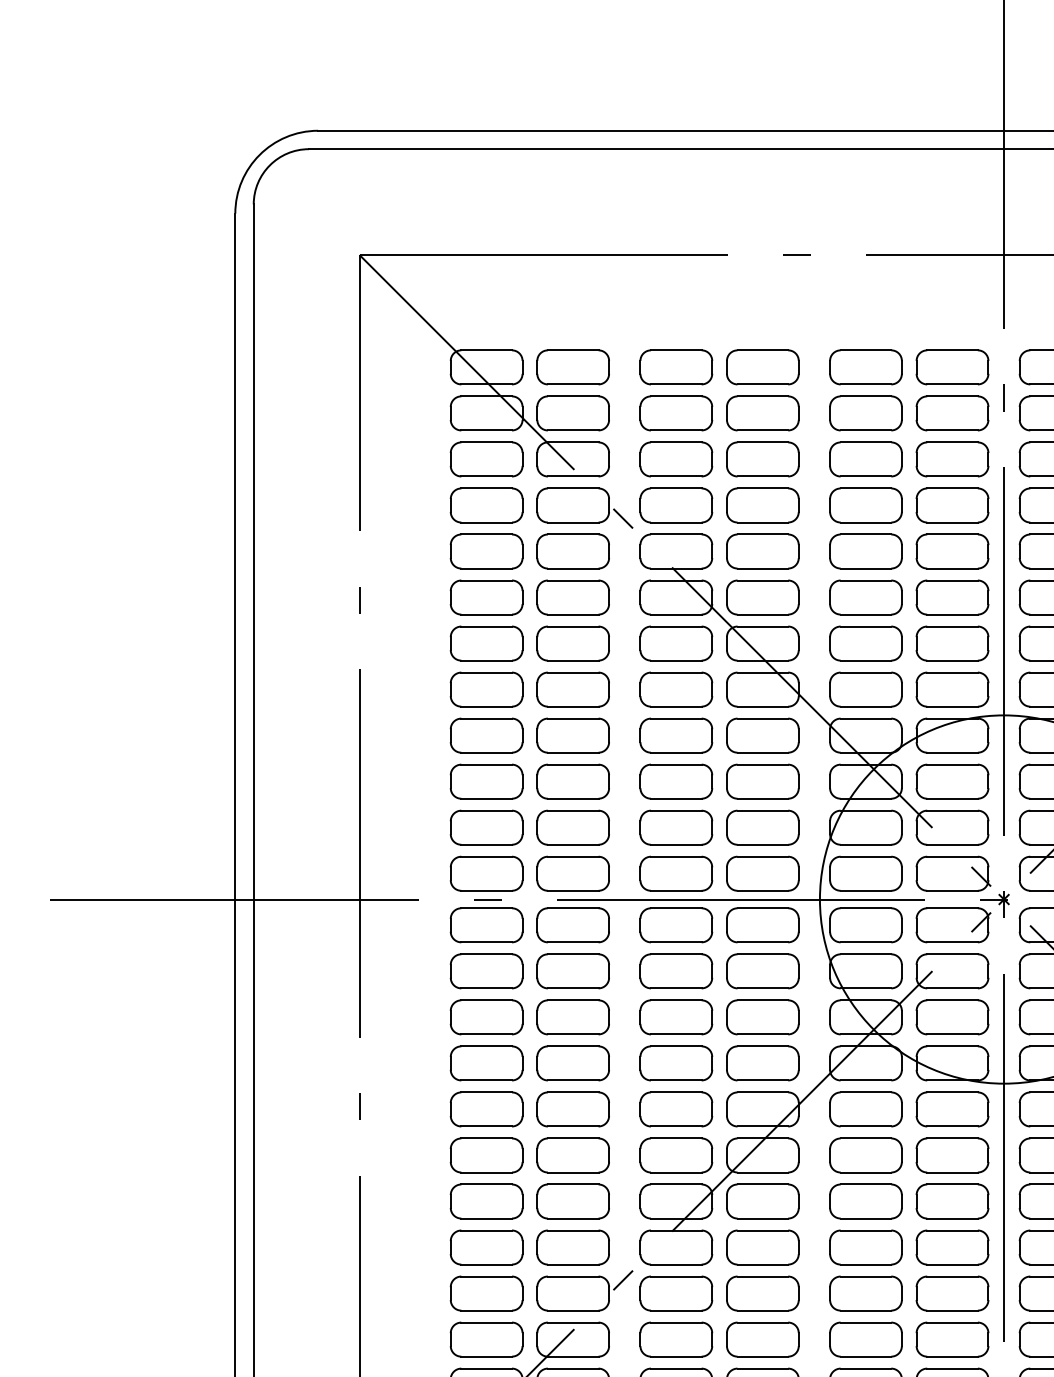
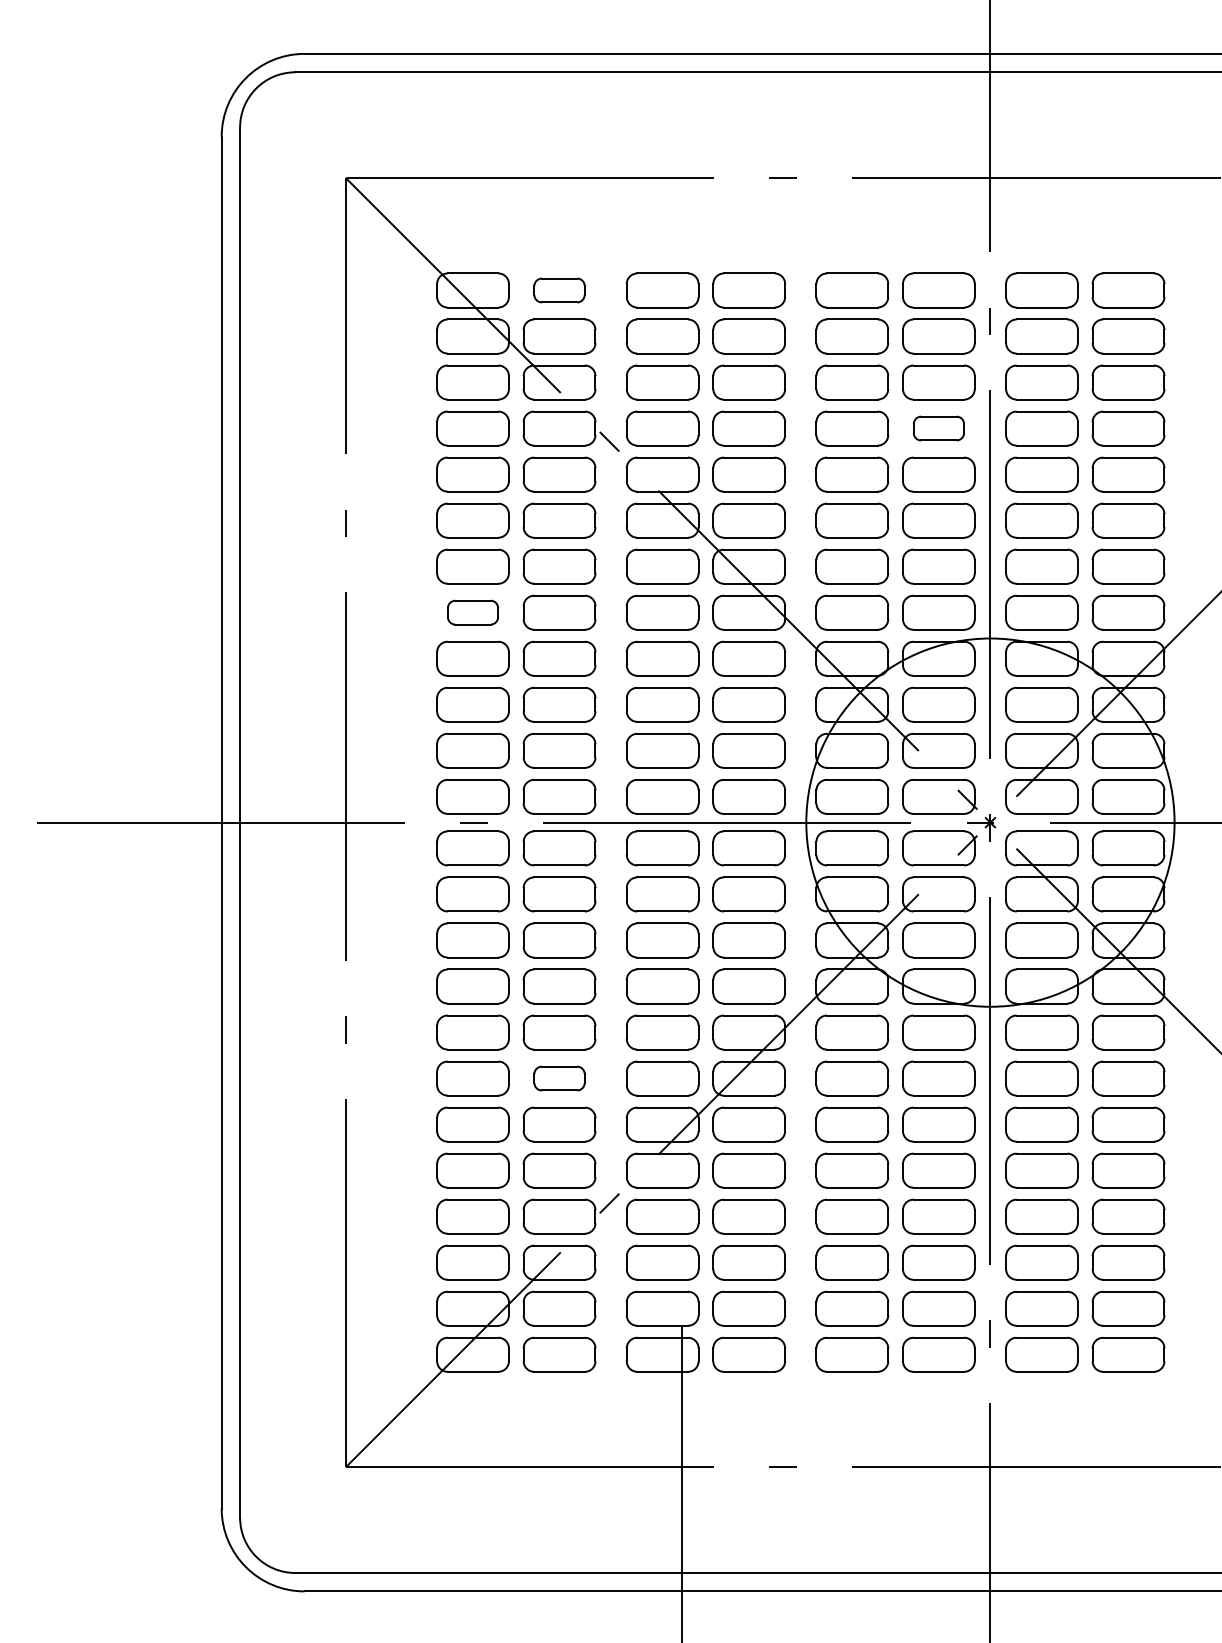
part: (573, 367) -> (559, 290), size x0.7
part: (952, 505) -> (938, 428), size x0.7
part: (486, 689) -> (472, 612), size x0.7
part: (573, 1155) -> (559, 1078), size x0.7

